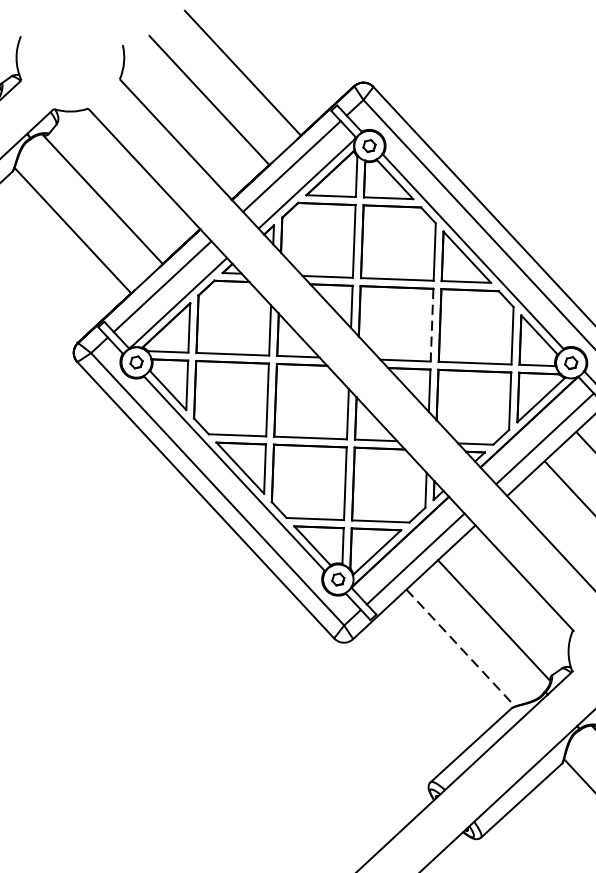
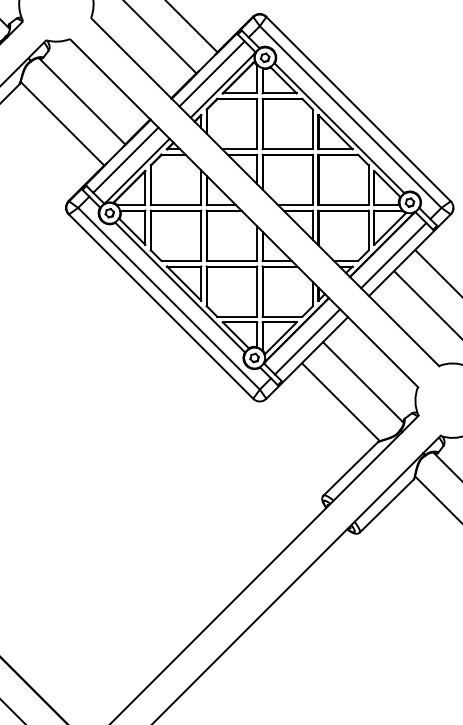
line: (431, 325) -> (312, 180), dashed -> solid
line: (461, 648) -> (341, 402), dashed -> solid

